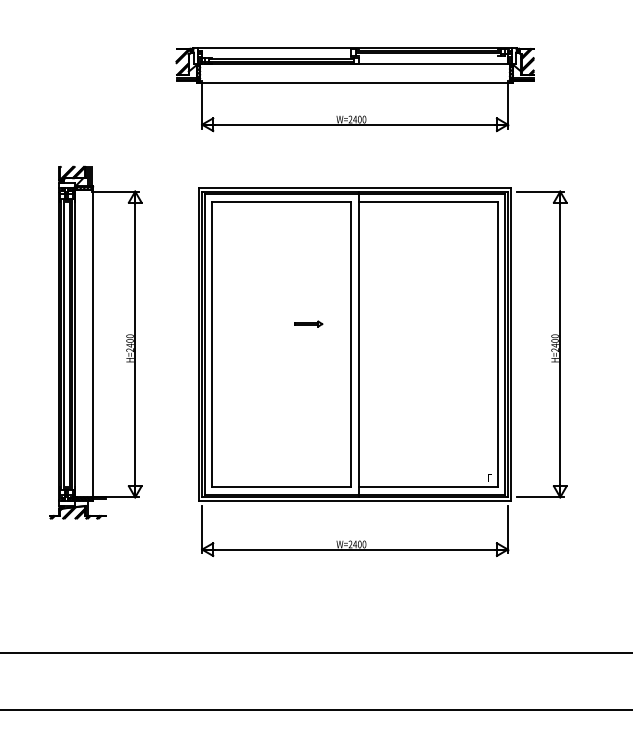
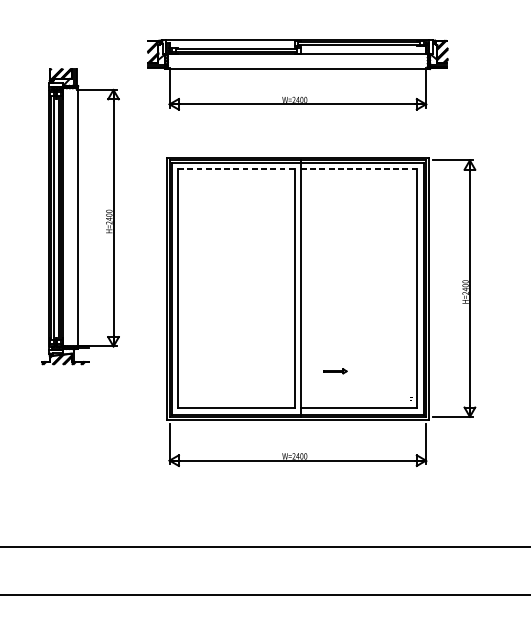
line: (281, 201) -> (236, 168), solid -> dashed
line: (428, 201) -> (359, 168), solid -> dashed
part: (308, 323) -> (335, 370), moved
part: (95, 342) -> (80, 216), moved

